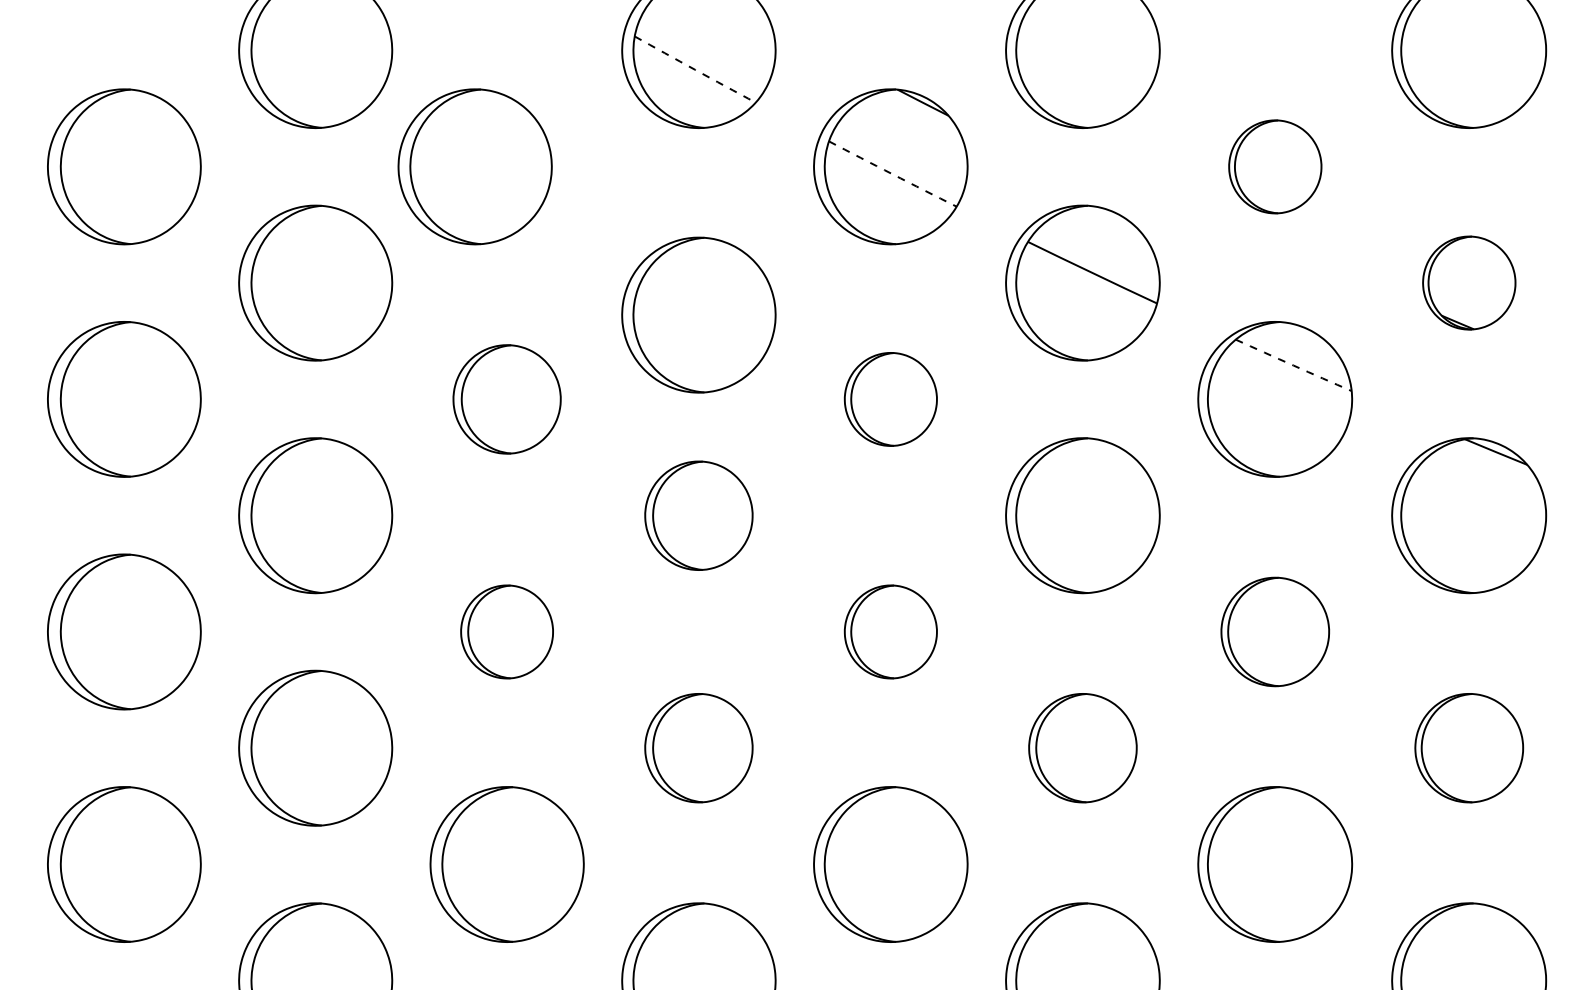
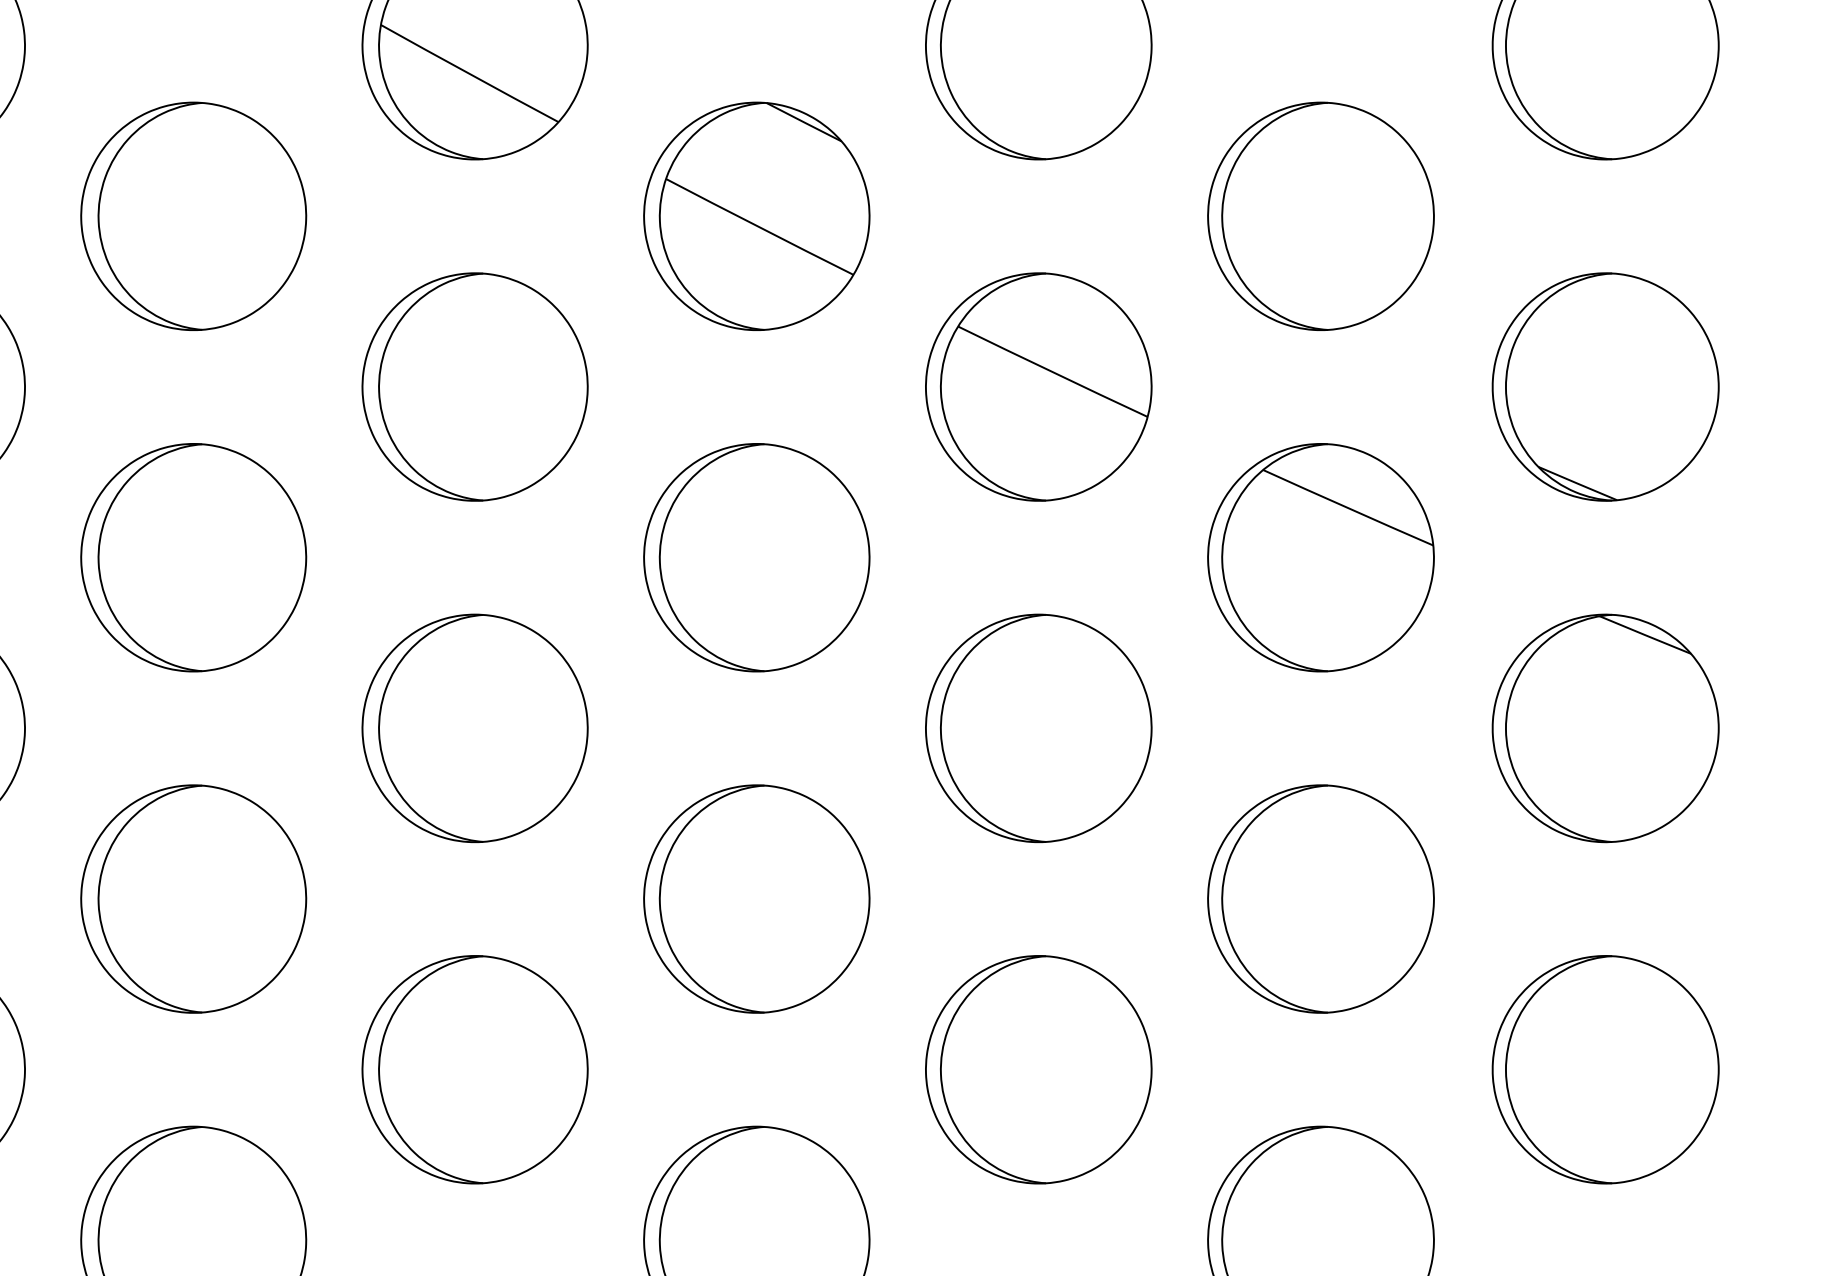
arc: (695, 69) -> (470, 73), dashed -> solid
part: (474, 166) -> (192, 215), moved
part: (1275, 166) -> (1321, 215), size x1.67
arc: (892, 174) -> (759, 227), dashed -> solid
part: (1469, 282) -> (1606, 386), size x1.67
part: (698, 314) -> (474, 386), moved
arc: (1293, 365) -> (1347, 507), dashed -> solid
part: (506, 399) -> (192, 557), size x1.43
part: (890, 399) -> (756, 557), size x1.67
part: (698, 515) -> (474, 728), size x1.43
part: (506, 631) -> (192, 898), size x1.67
part: (890, 631) -> (756, 898), size x1.67
part: (1275, 631) -> (1321, 898), size x1.43
part: (698, 747) -> (474, 1068), size x1.43
part: (1082, 747) -> (1038, 1068), size x1.43
part: (1469, 747) -> (1606, 1068), size x1.43

